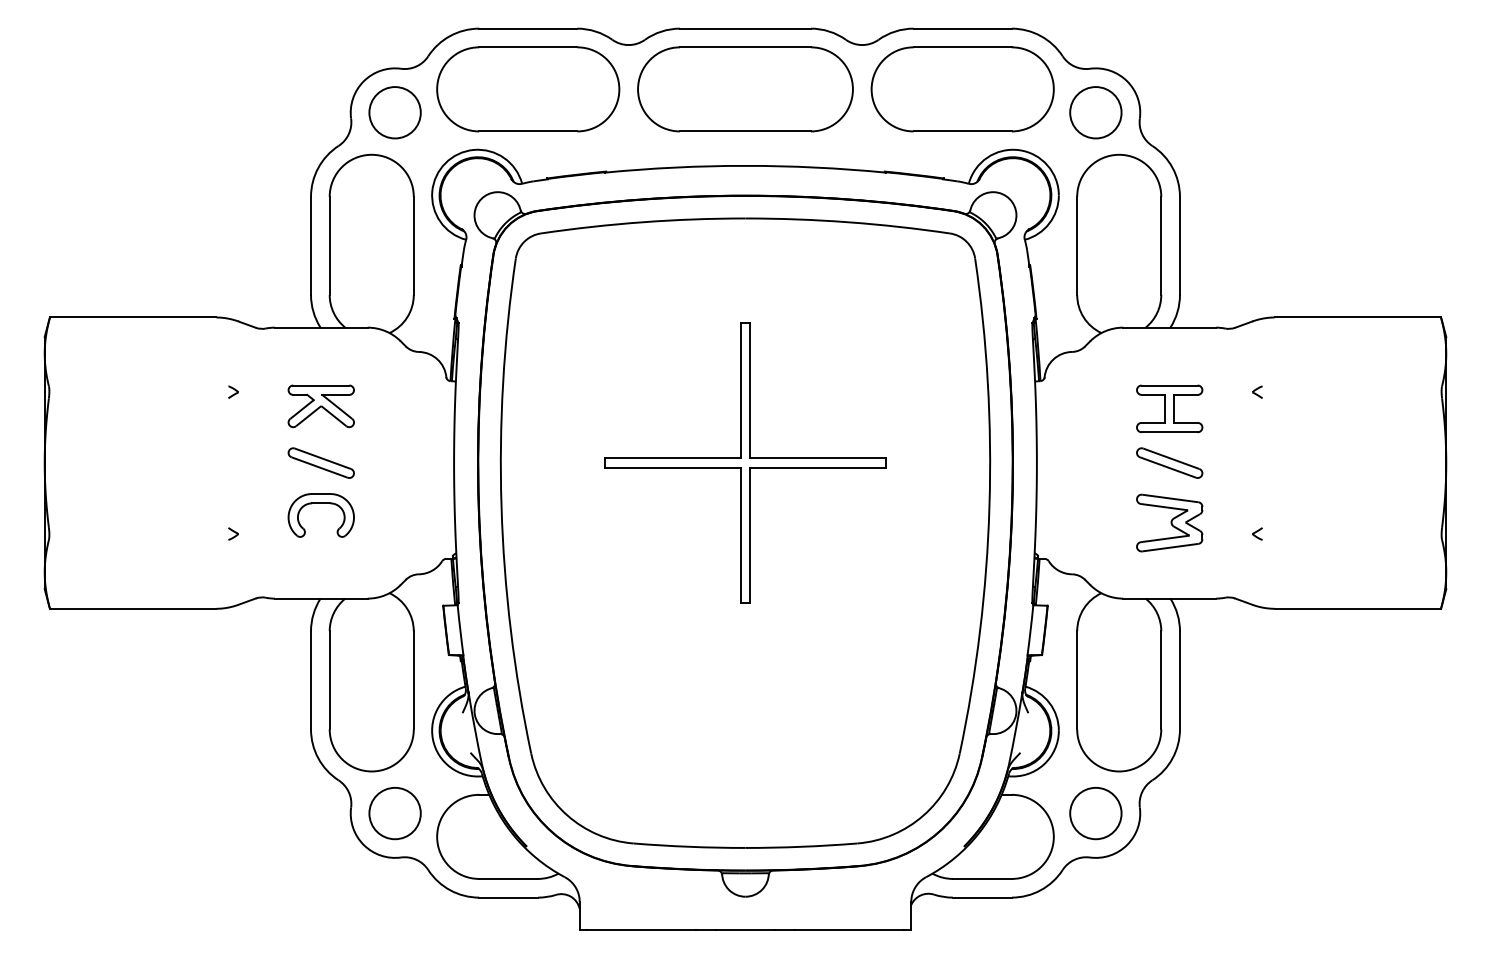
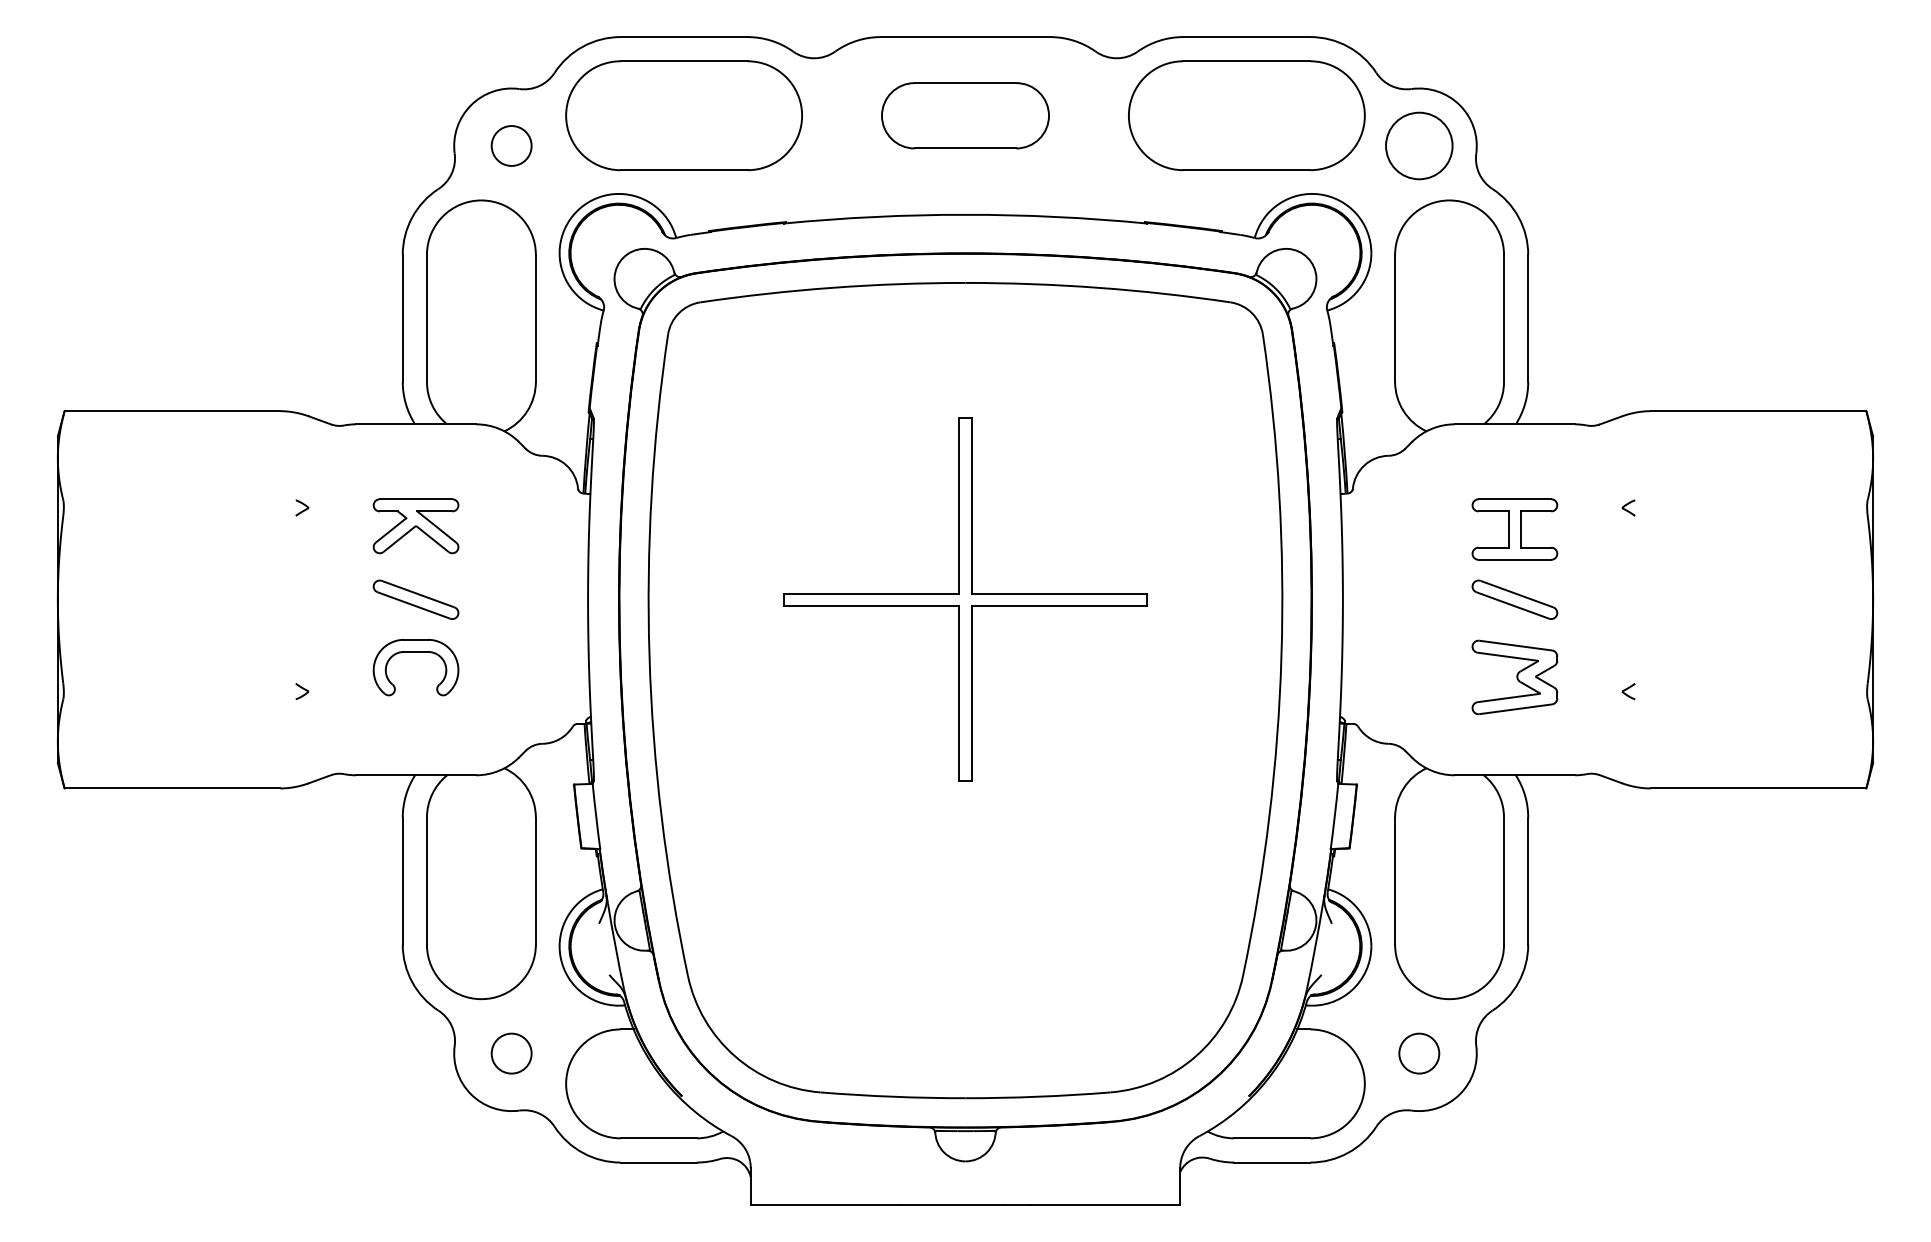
part: (745, 89) -> (965, 115), size x0.6
circle: (394, 112) -> (510, 145), size x0.6
circle: (394, 813) -> (510, 1053), size x0.6
circle: (1095, 813) -> (1418, 1053), size x0.6

